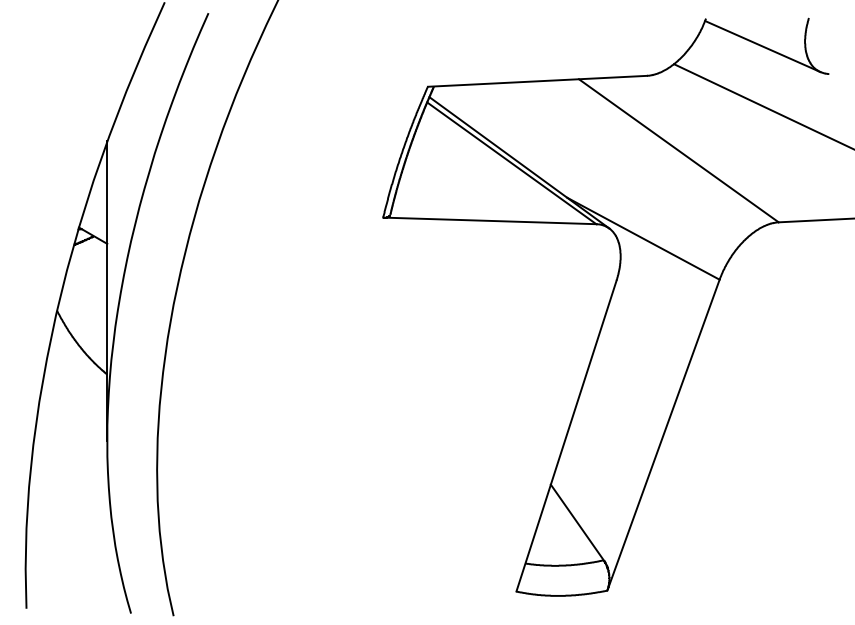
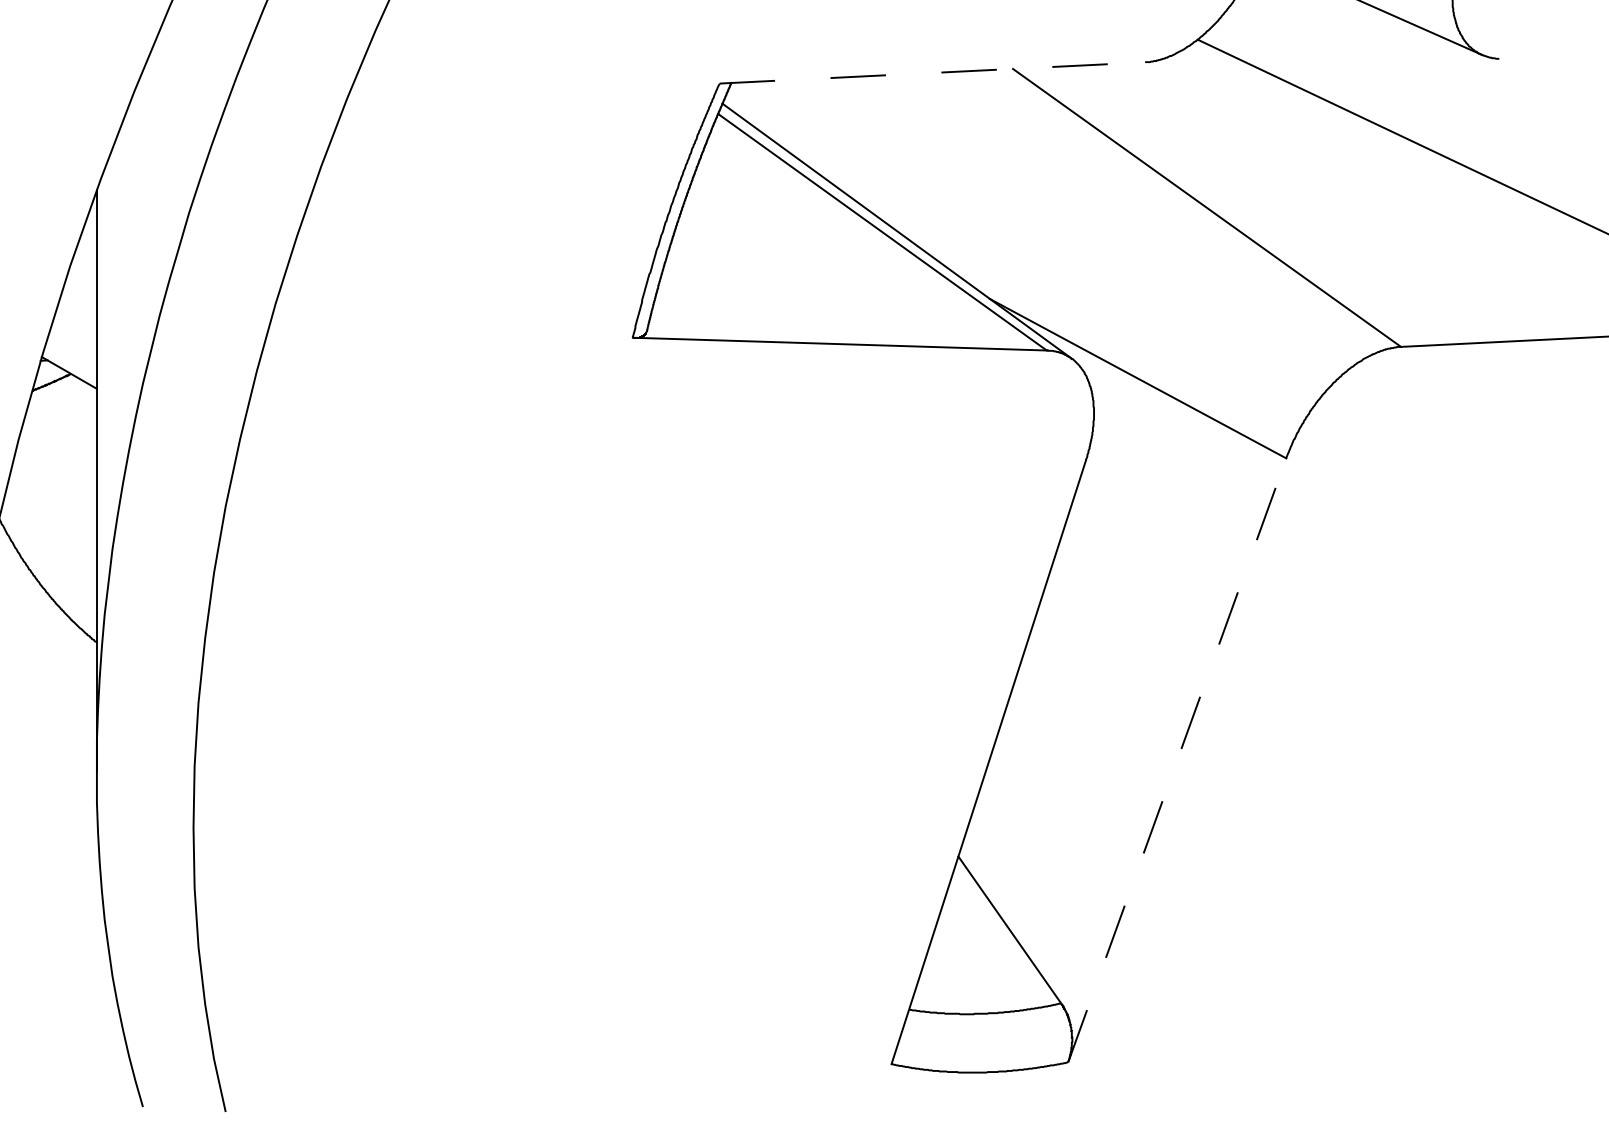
line: (537, 81) -> (932, 73), solid -> dashed
line: (663, 434) -> (1177, 759), solid -> dashed

